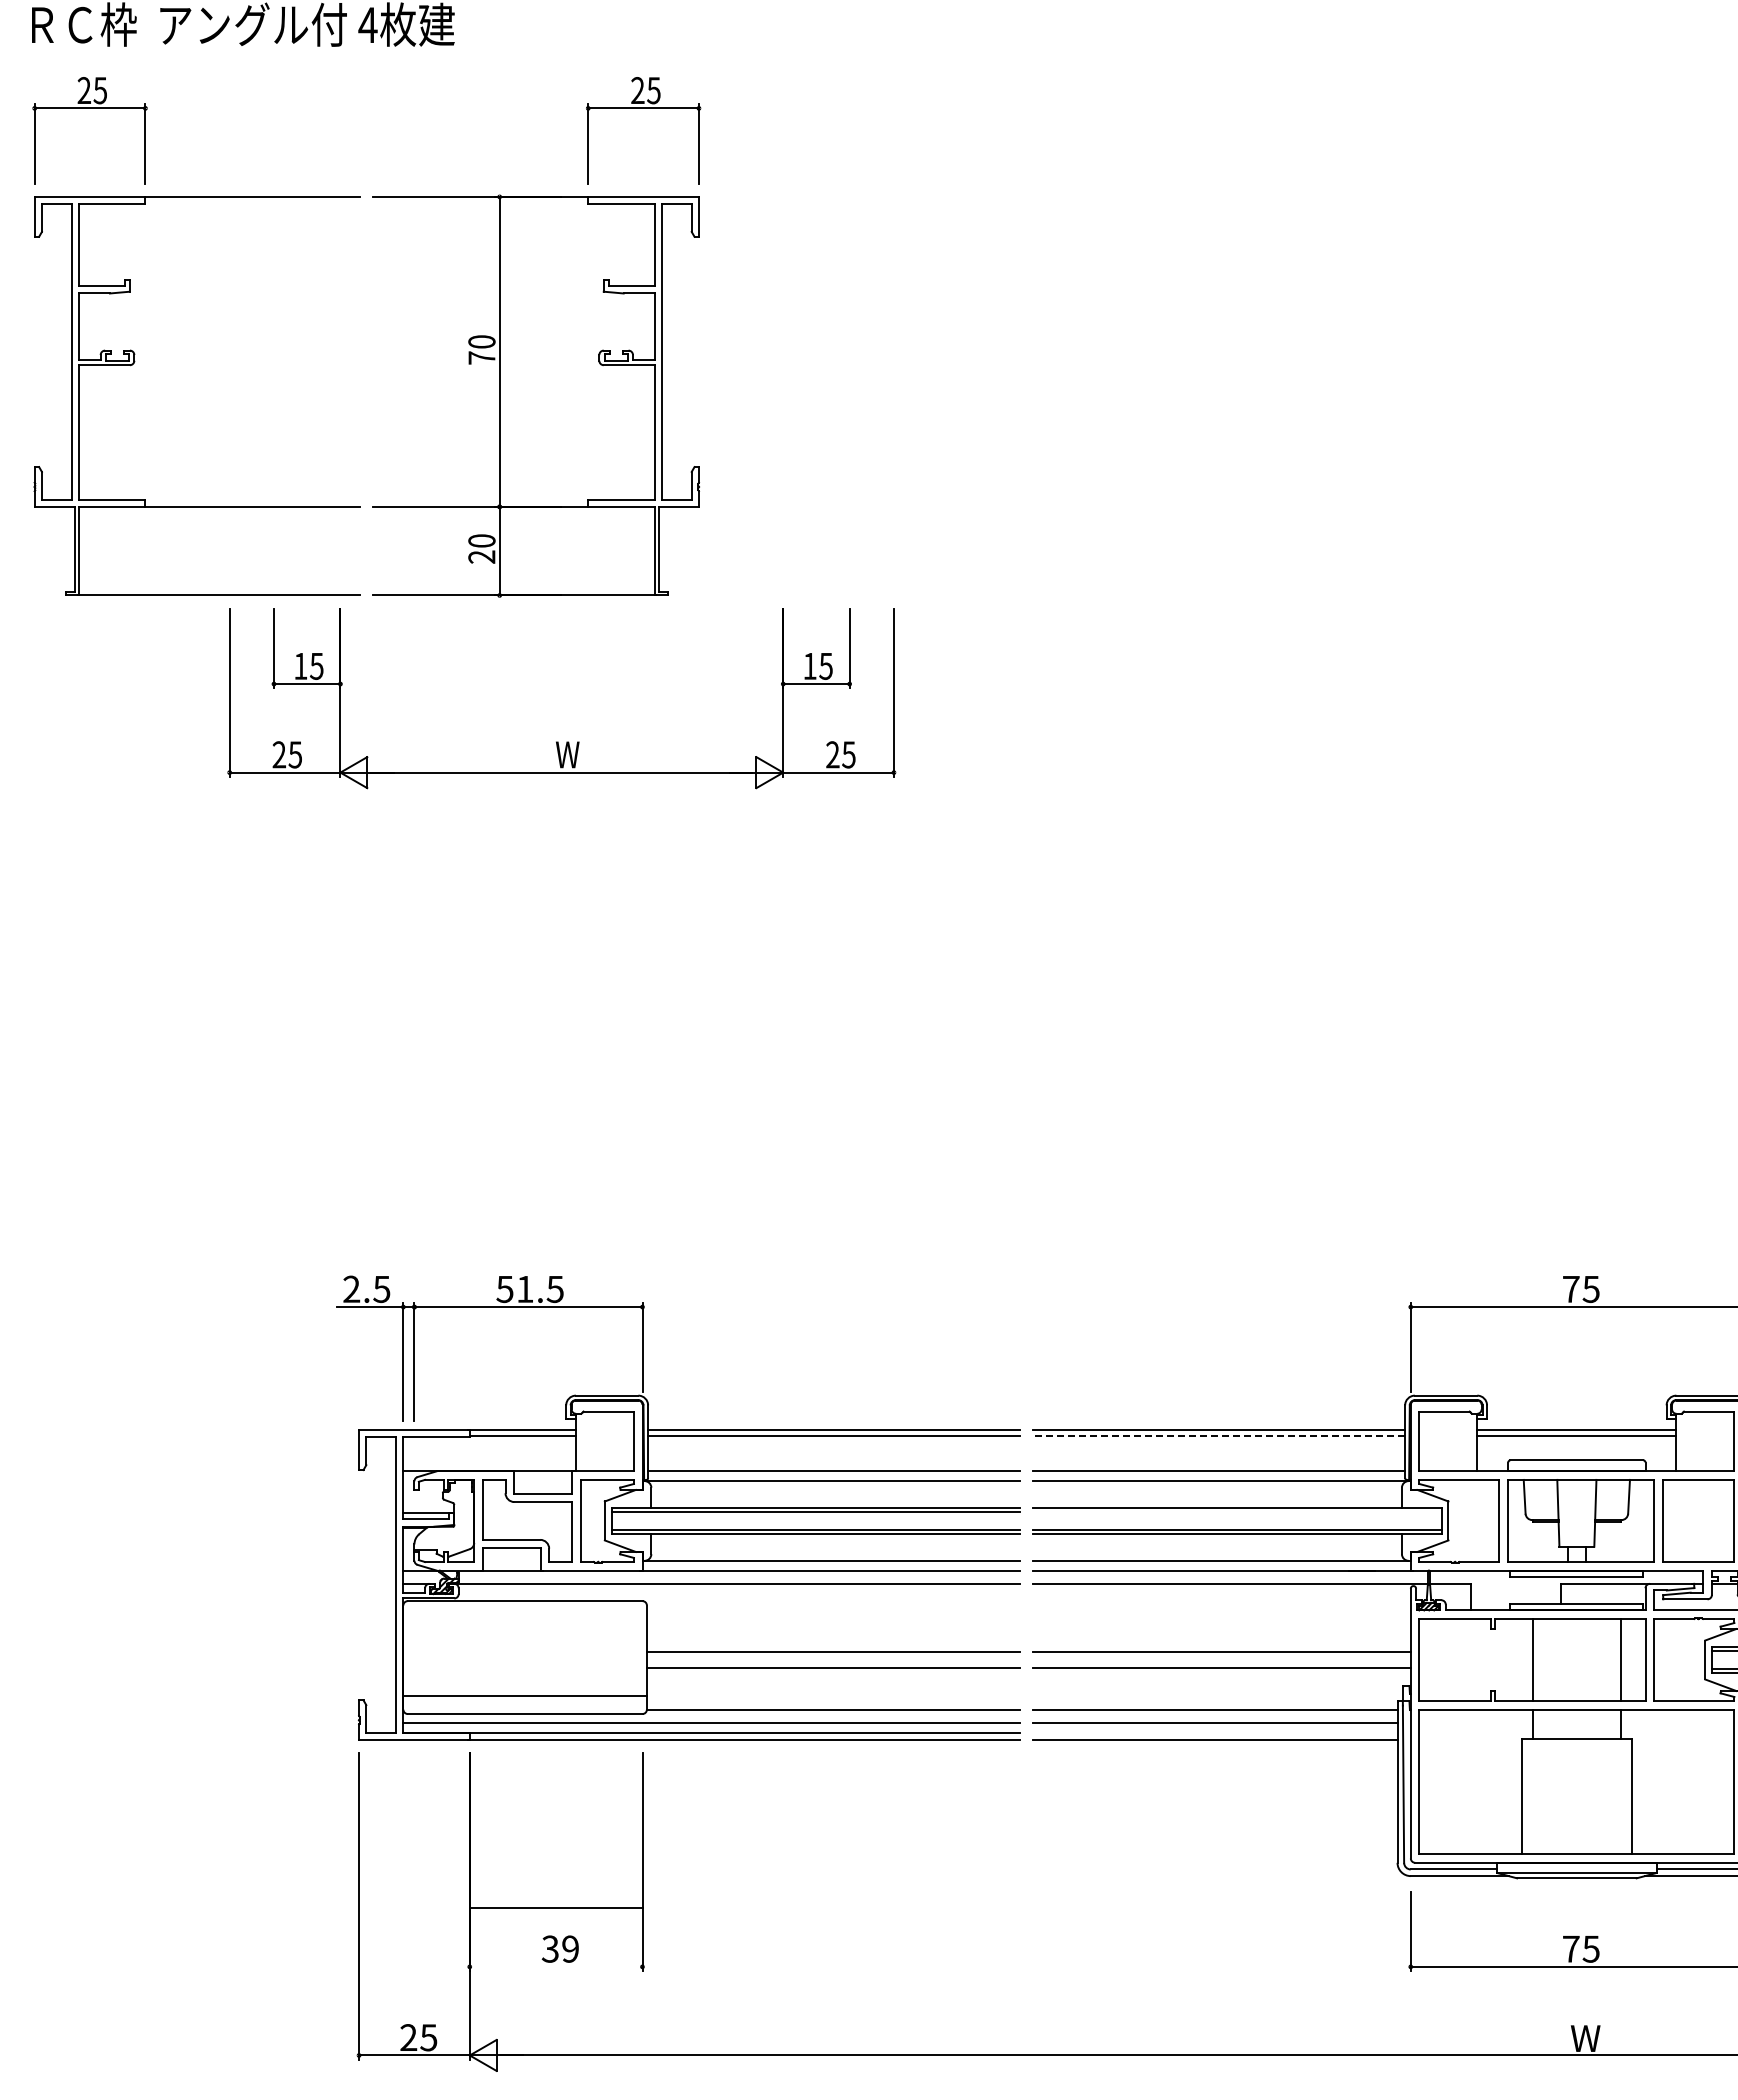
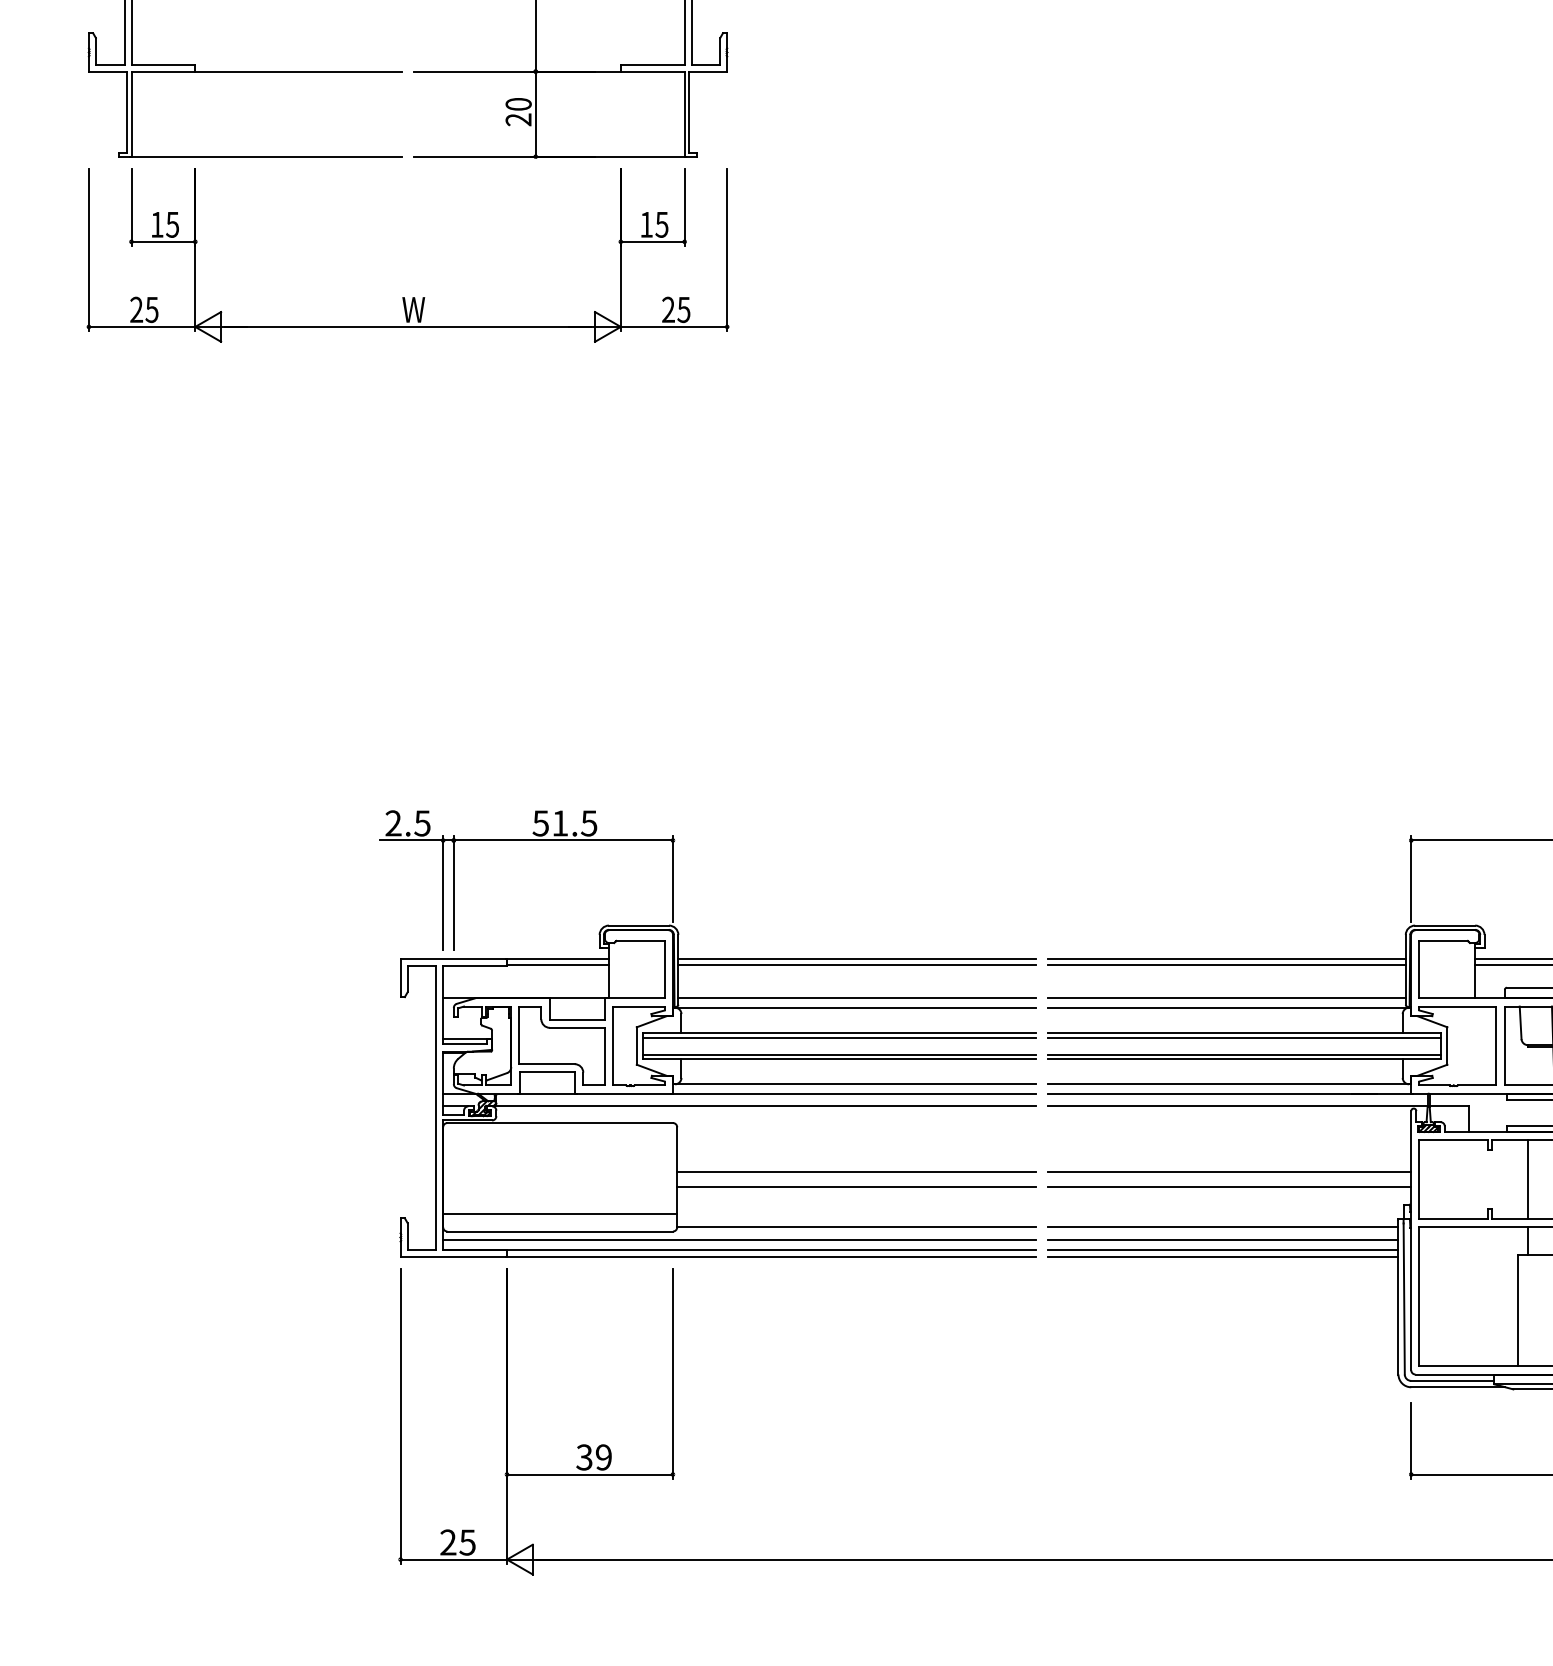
part: (558, 741) -> (404, 297), moved
line: (1219, 1436) -> (1227, 964), dashed -> solid
line: (1237, 1512) -> (1244, 1037), added
line: (1215, 1732) -> (1223, 1249), added
line: (555, 1907) -> (589, 1474), moved

